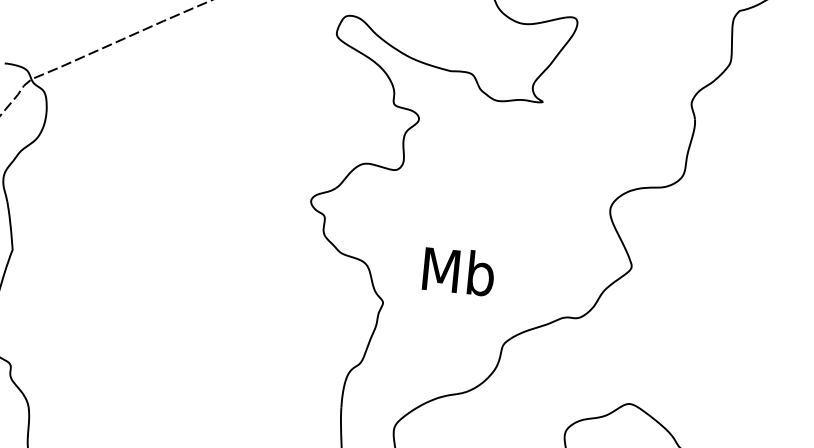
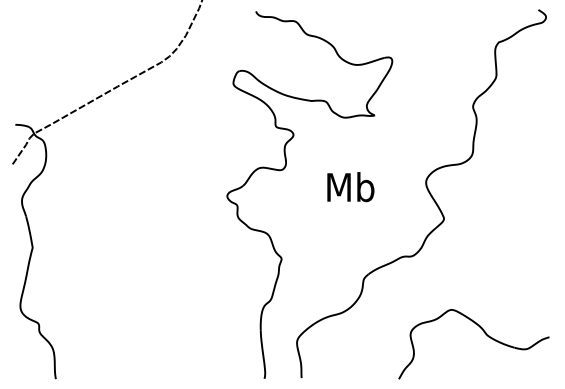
text: (458, 271) -> (350, 187), moved

